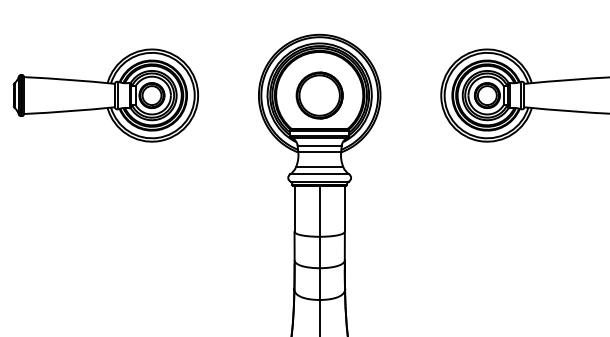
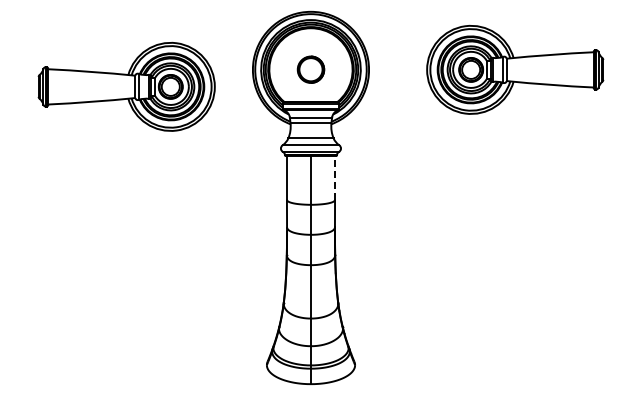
part: (105, 95) -> (126, 86), moved
part: (319, 95) -> (310, 69), size x0.6
line: (345, 208) -> (335, 177), solid -> dashed

